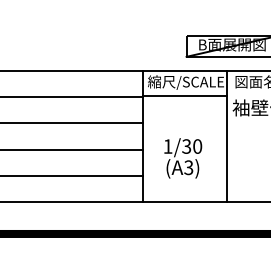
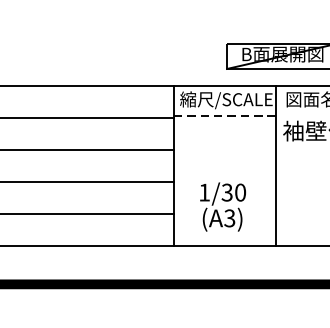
line: (184, 95) -> (224, 115), solid -> dashed
text: (183, 158) -> (223, 207), moved

